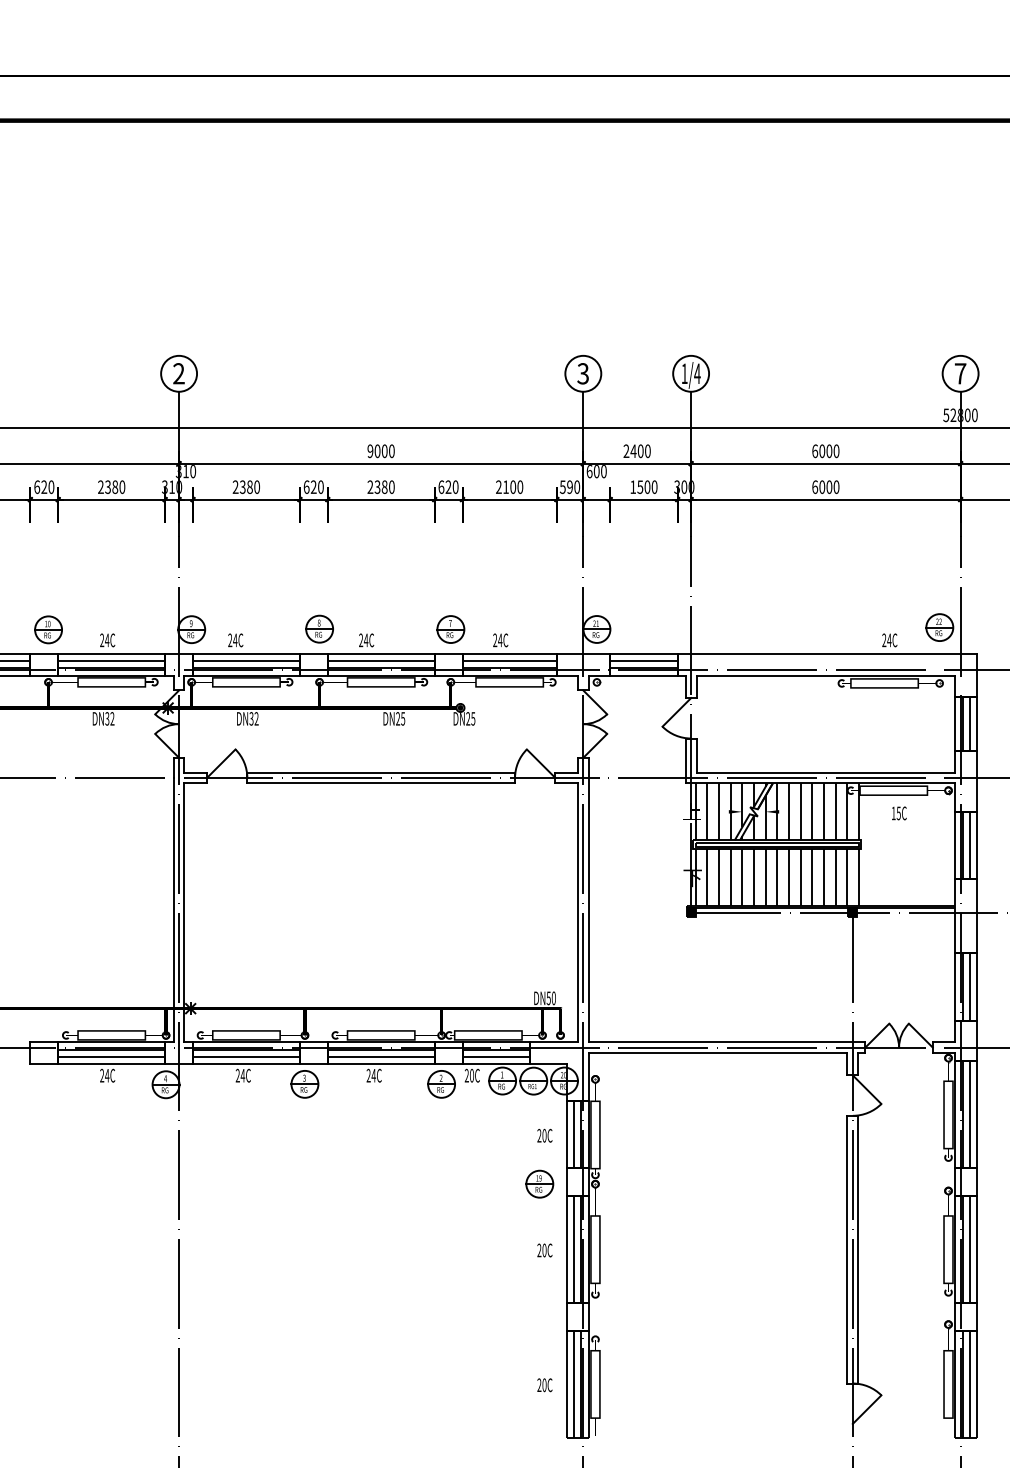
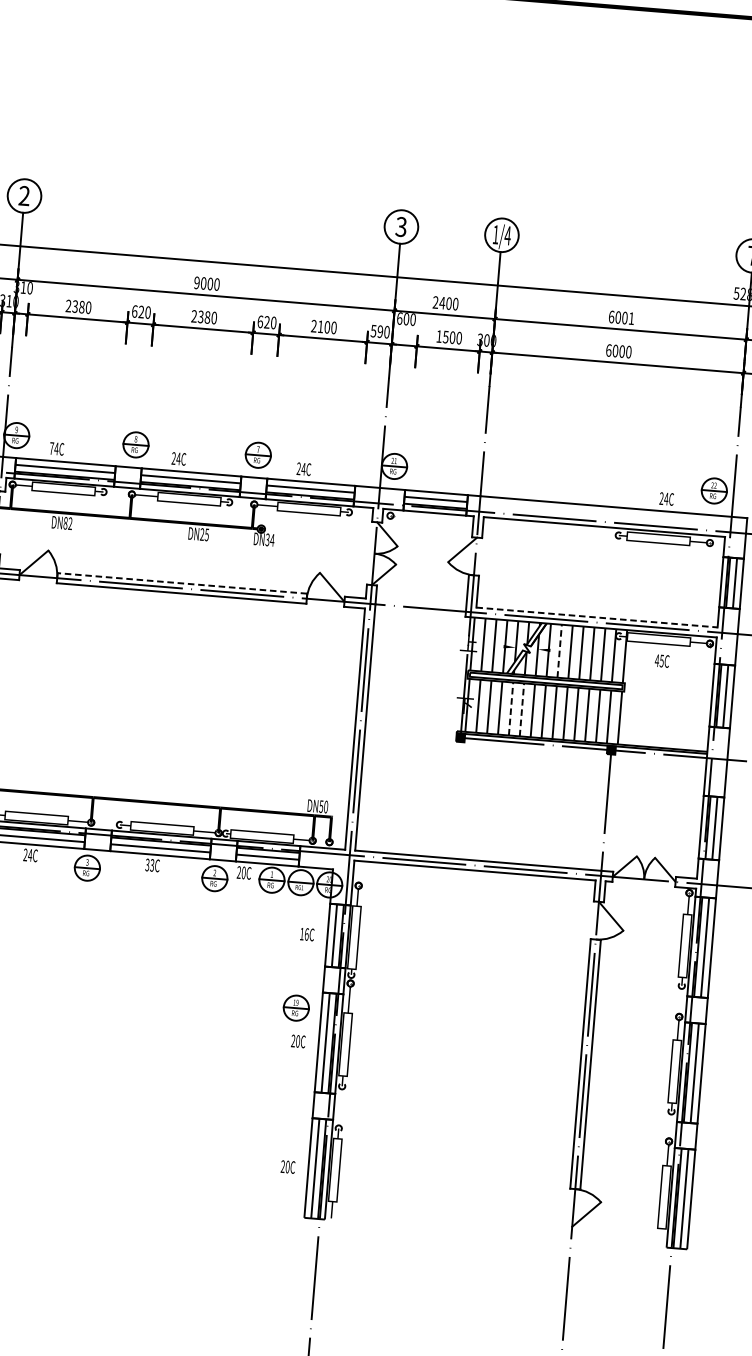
text: (836, 451) -> (631, 318), 6000 -> 6001
text: (230, 640) -> (52, 448), 24C -> 74C
text: (251, 718) -> (65, 522), DN32 -> DN82
text: (470, 718) -> (269, 539), DN25 -> DN34
line: (381, 772) -> (182, 583), solid -> dashed
line: (826, 772) -> (597, 617), solid -> dashed
line: (789, 811) -> (560, 650), solid -> dashed
text: (893, 813) -> (656, 660), 15C -> 45C
line: (742, 877) -> (511, 708), solid -> dashed
line: (754, 877) -> (522, 709), solid -> dashed
text: (370, 1075) -> (149, 864), 24C -> 33C
text: (541, 1135) -> (304, 933), 20C -> 16C
part: (539, 1183) -> (296, 1007), moved

